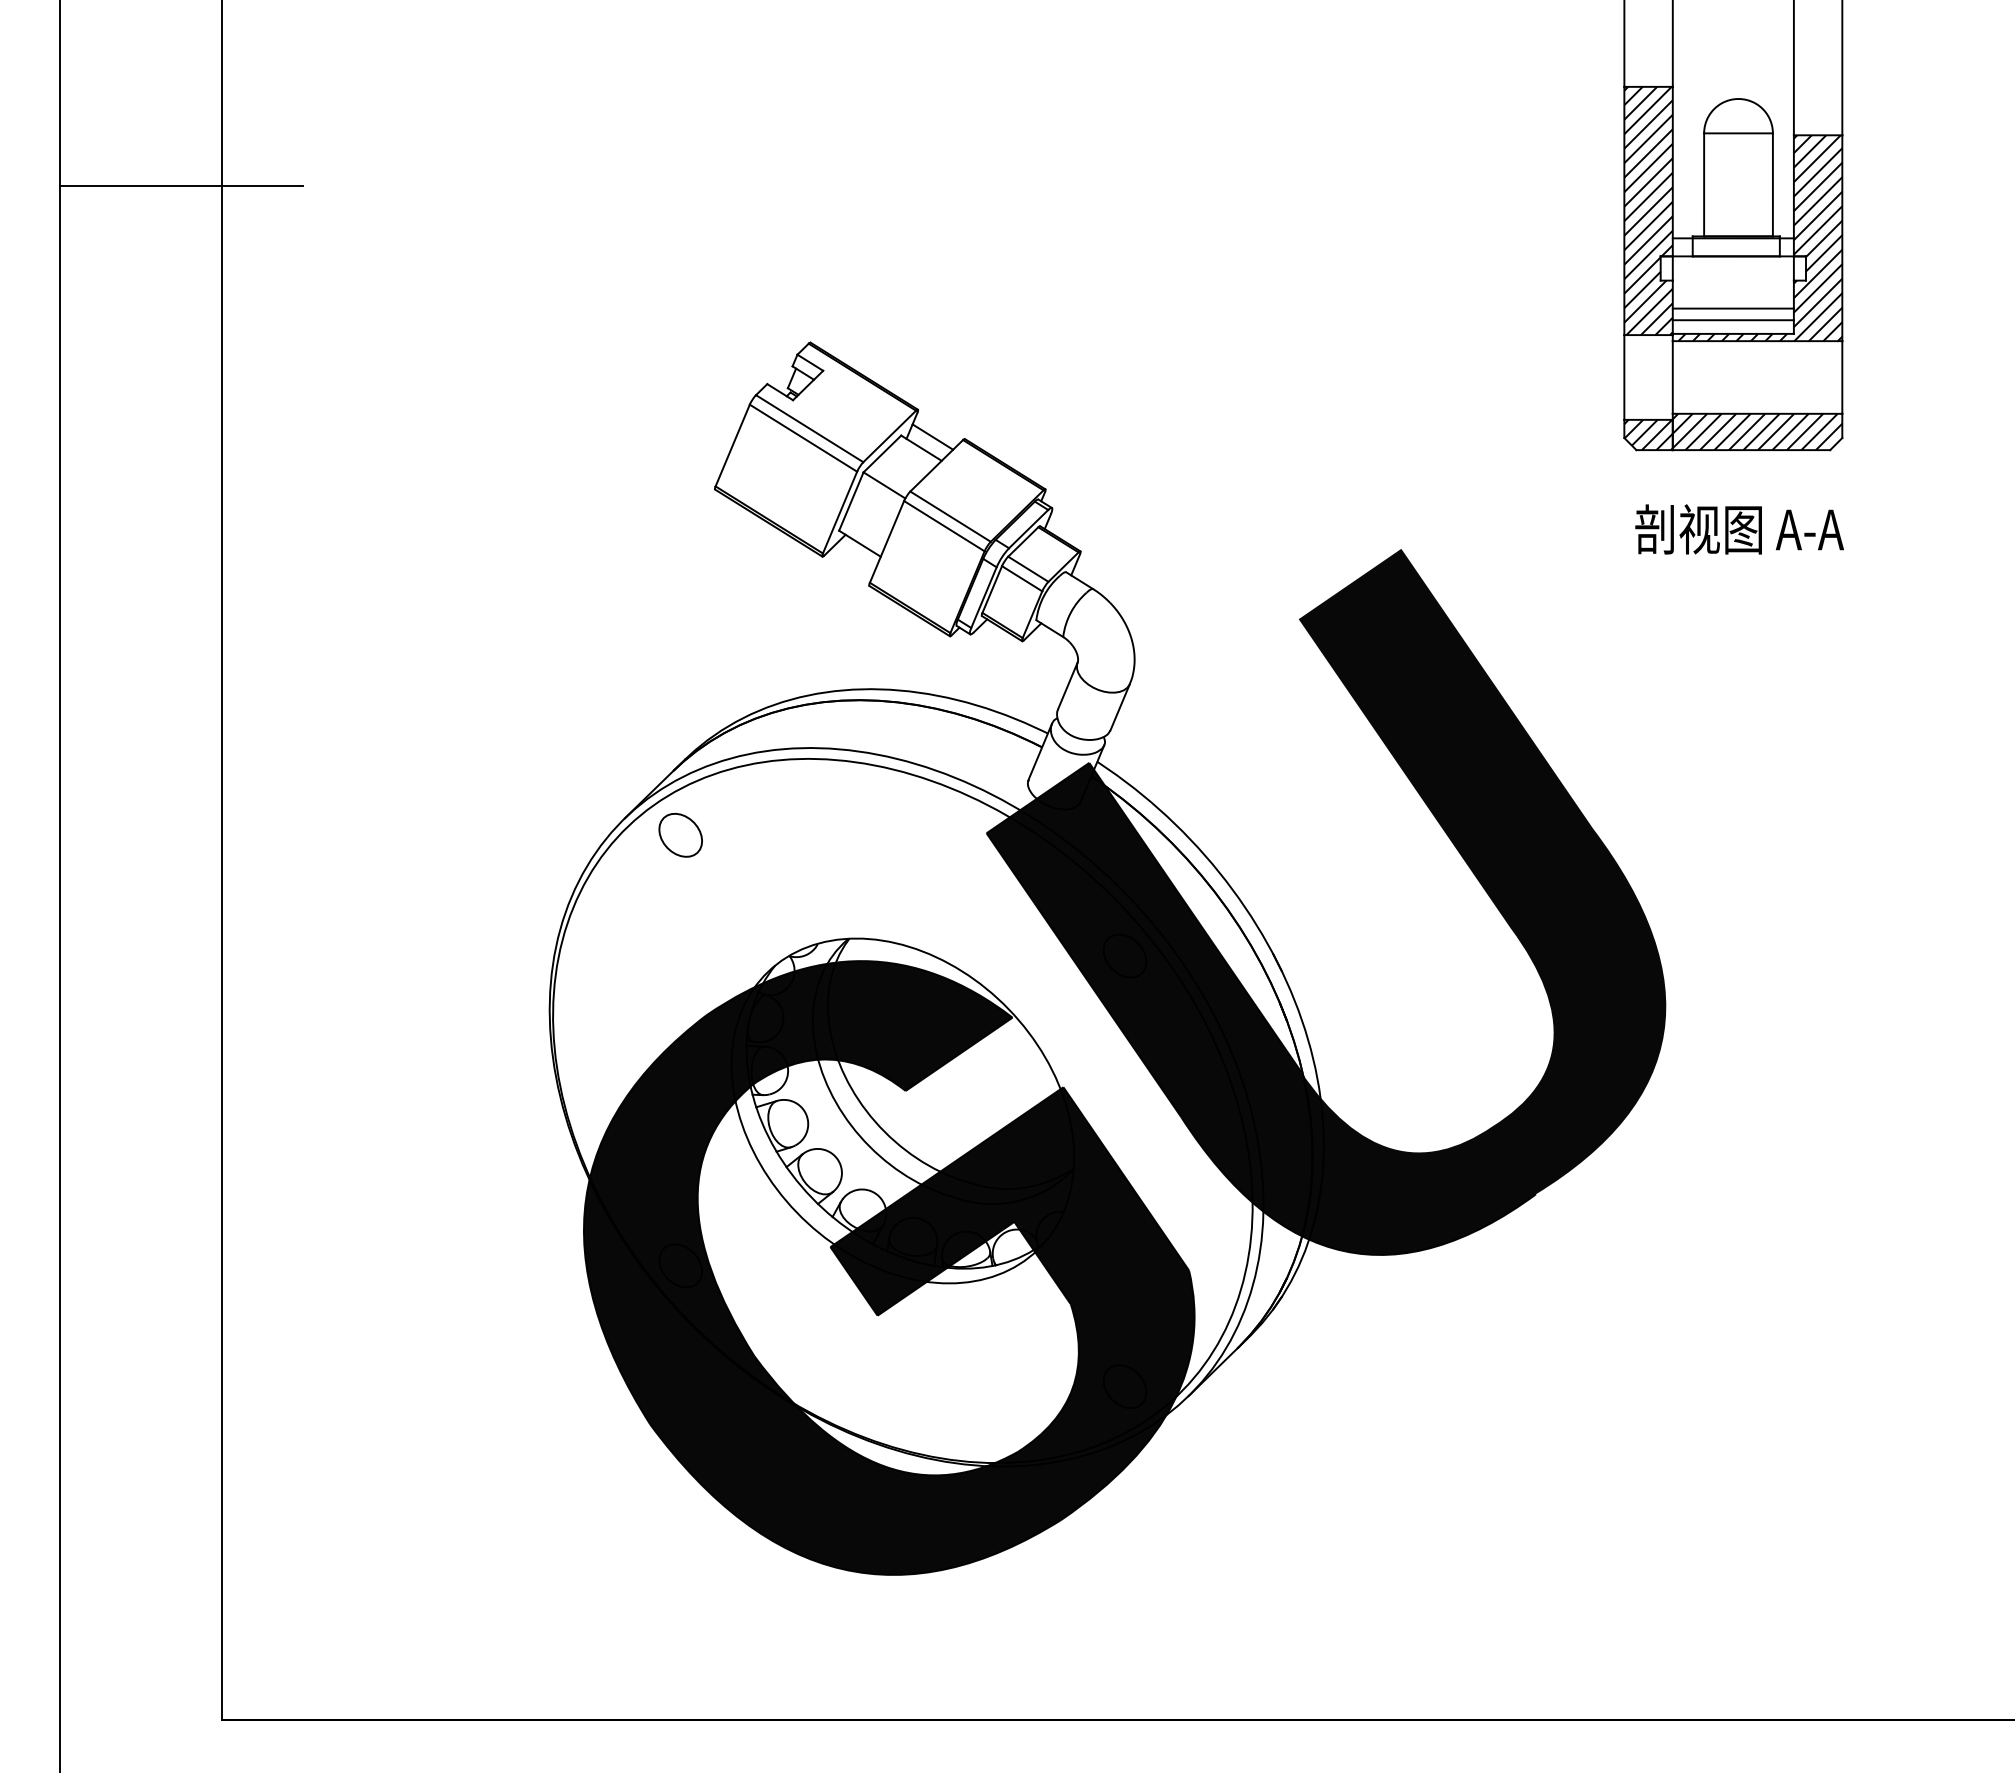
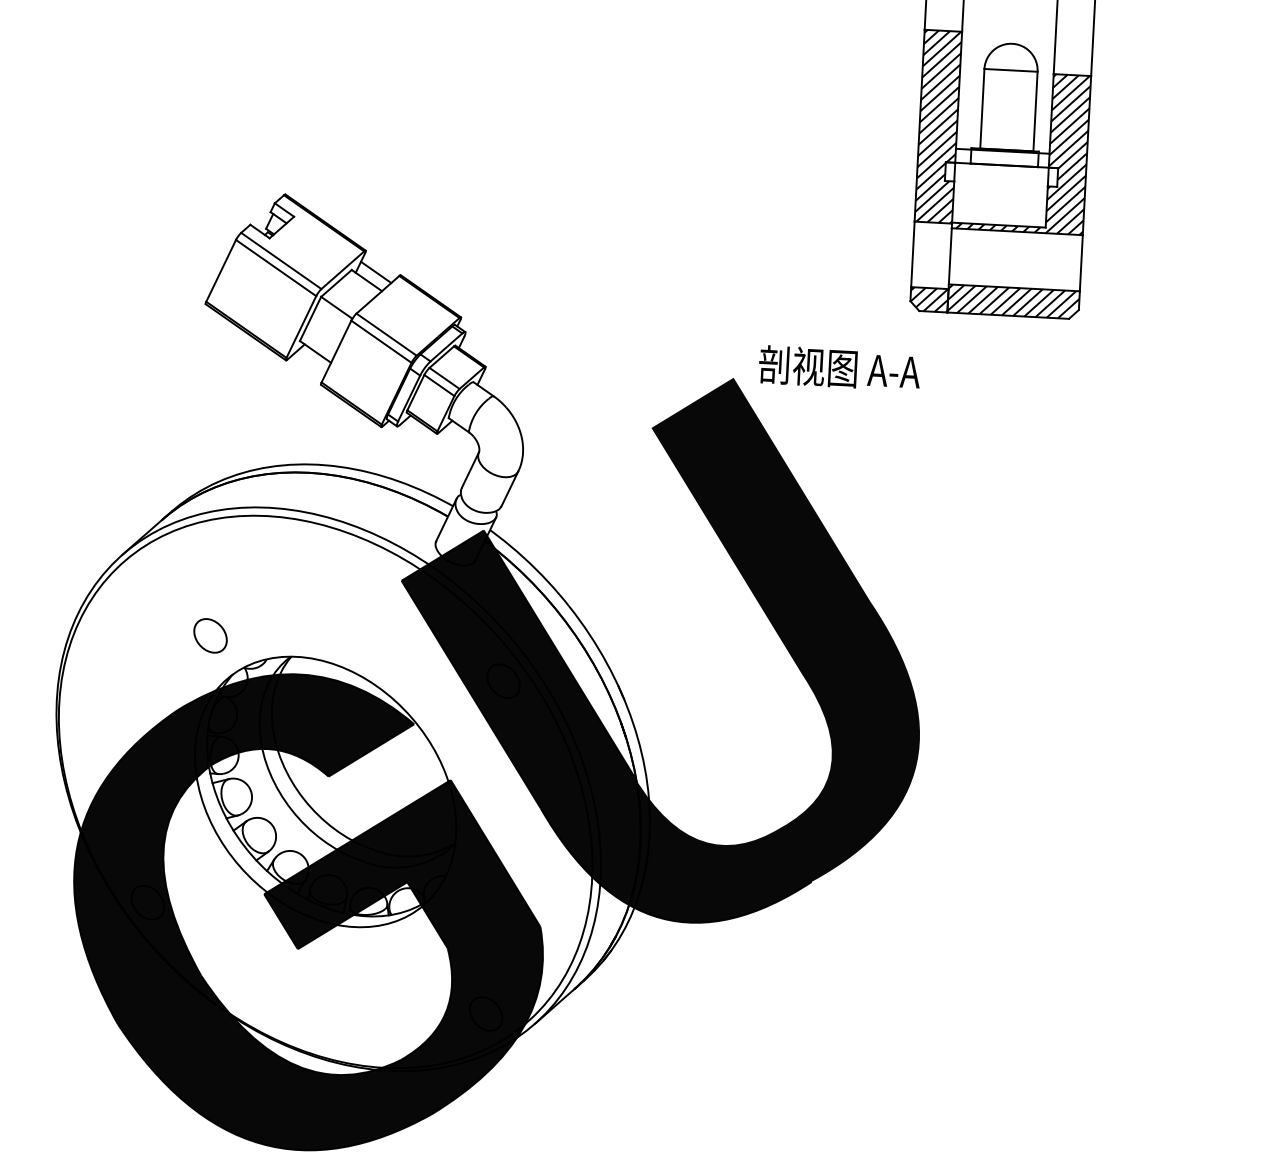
line: (1732, 308) -> (999, 205), removed
line: (1732, 320) -> (998, 214), removed
text: (1739, 529) -> (839, 368), moved
part: (680, 834) -> (210, 635), moved

